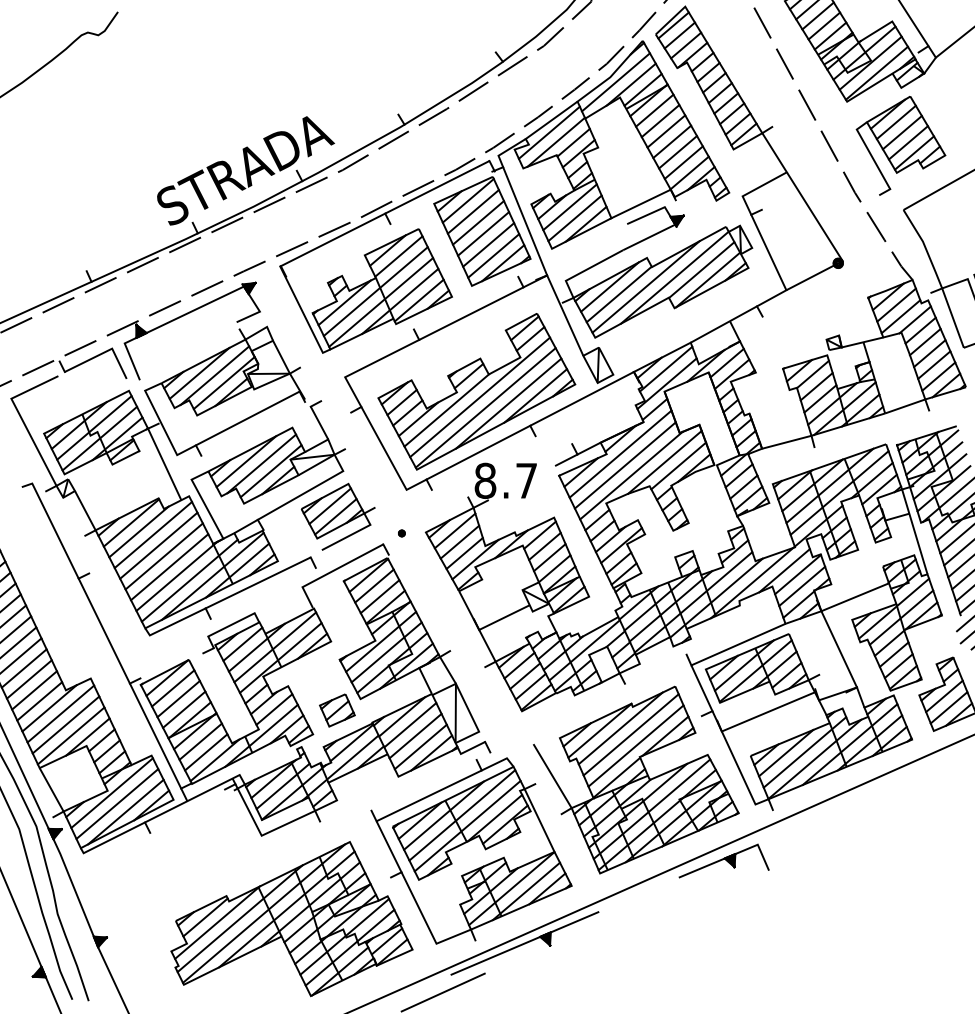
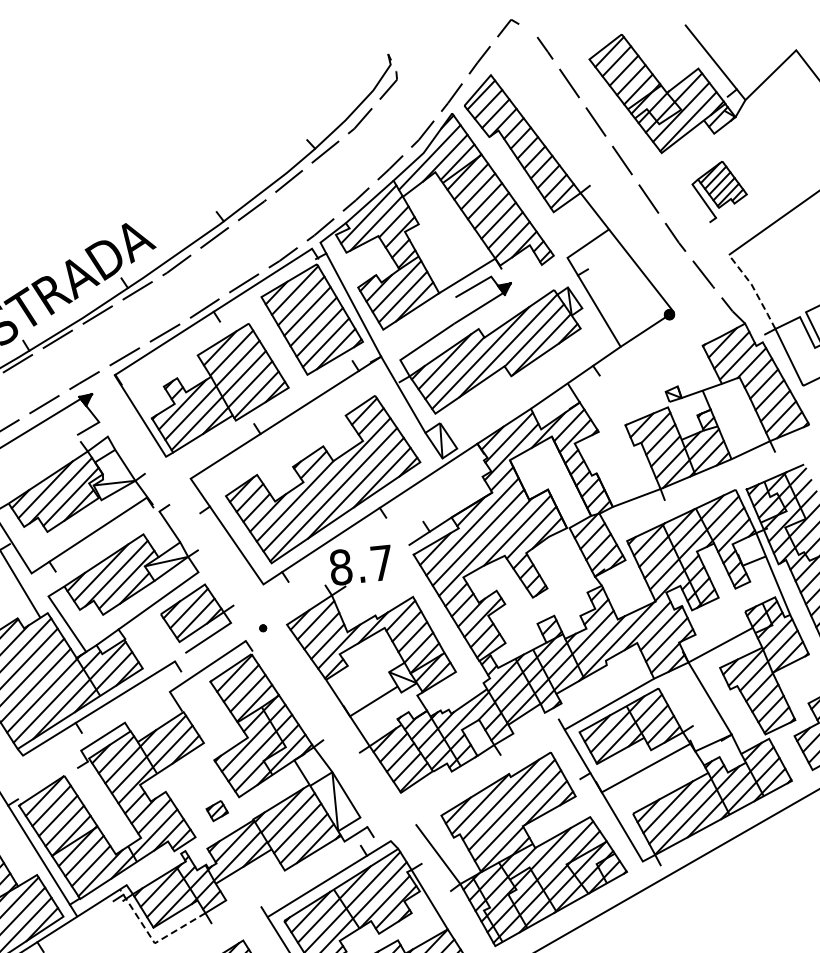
part: (900, 145) -> (719, 191), size x0.6
line: (925, 247) -> (754, 290), solid -> dashed
part: (337, 710) -> (217, 810), size x0.6
line: (260, 833) -> (153, 941), solid -> dashed
part: (723, 860) -> (616, 920), removed

